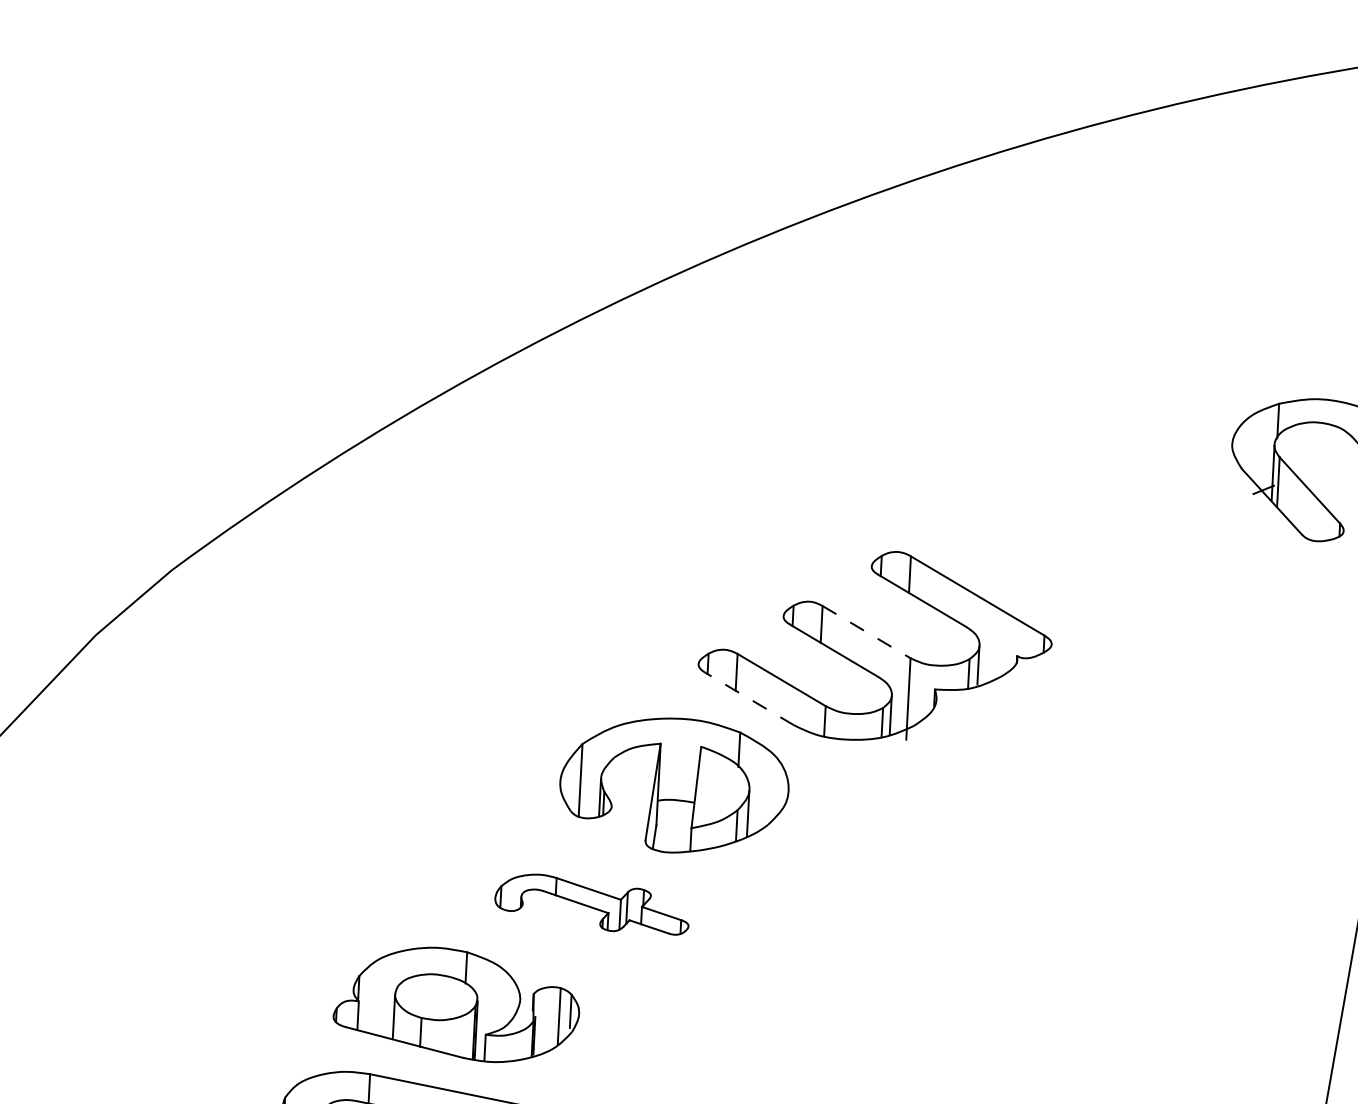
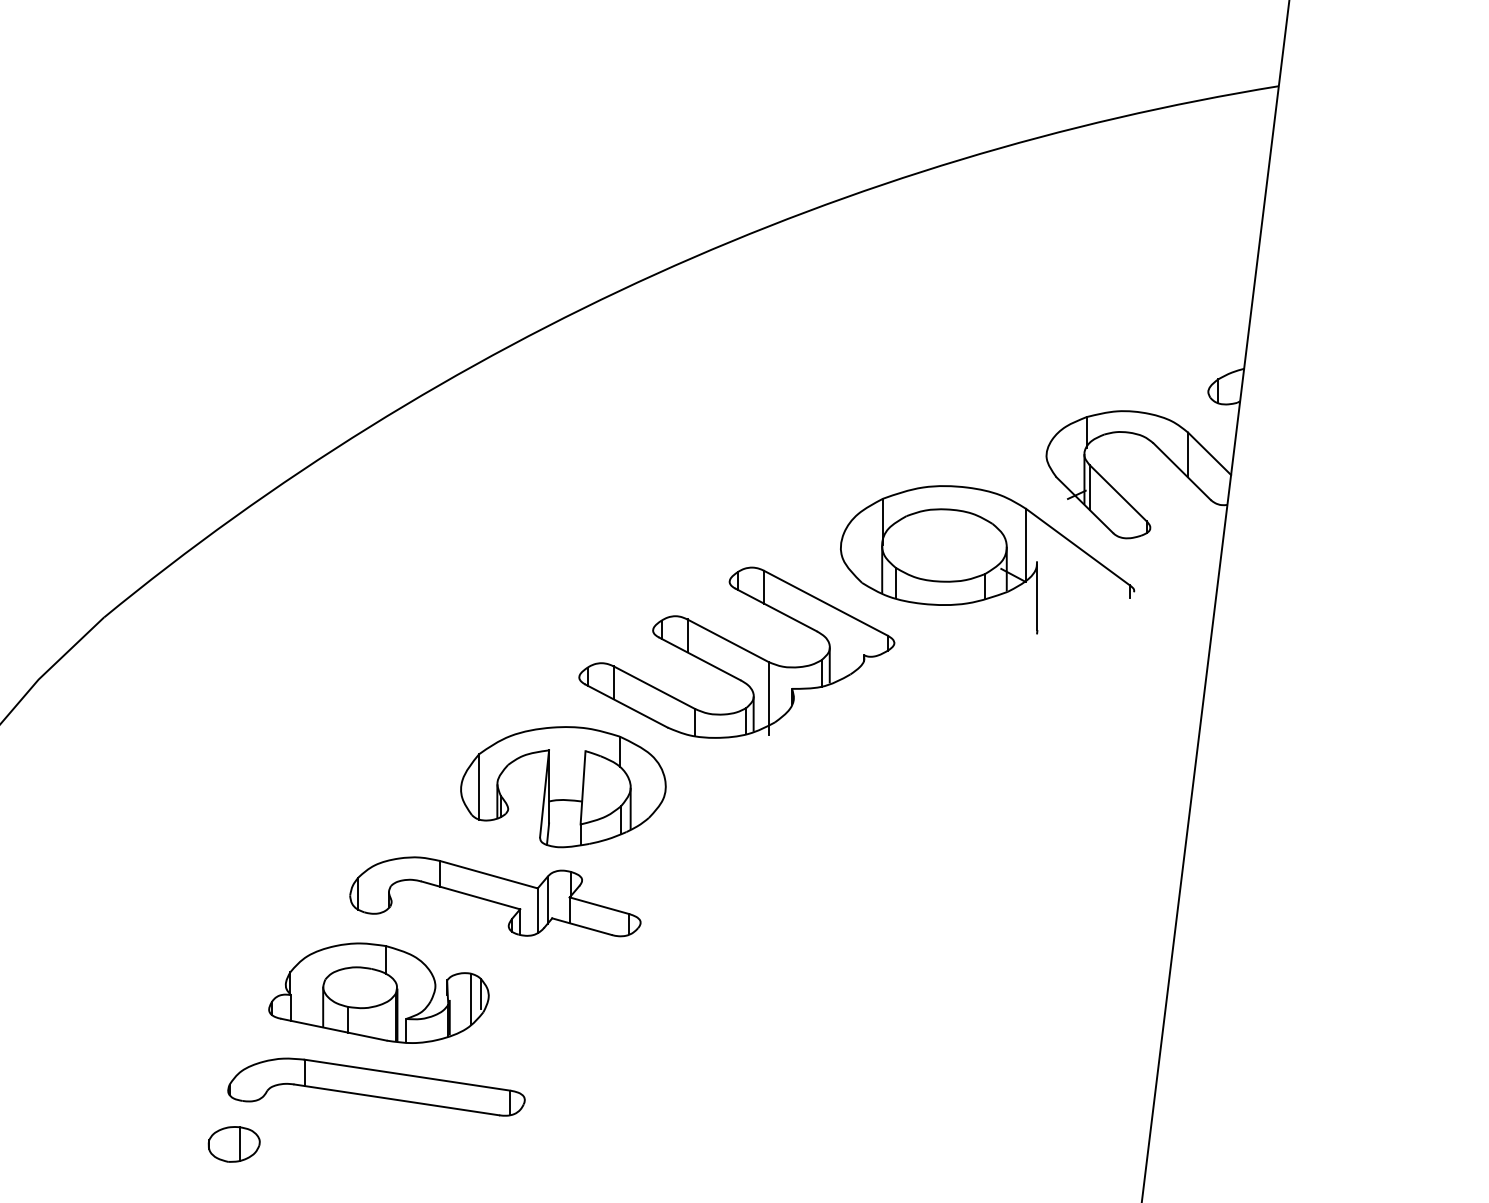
part: (1160, 556) -> (987, 559), added
line: (867, 631) -> (728, 640), dashed -> solid
line: (749, 698) -> (626, 705), dashed -> solid
part: (592, 903) -> (495, 896), size x1.67

